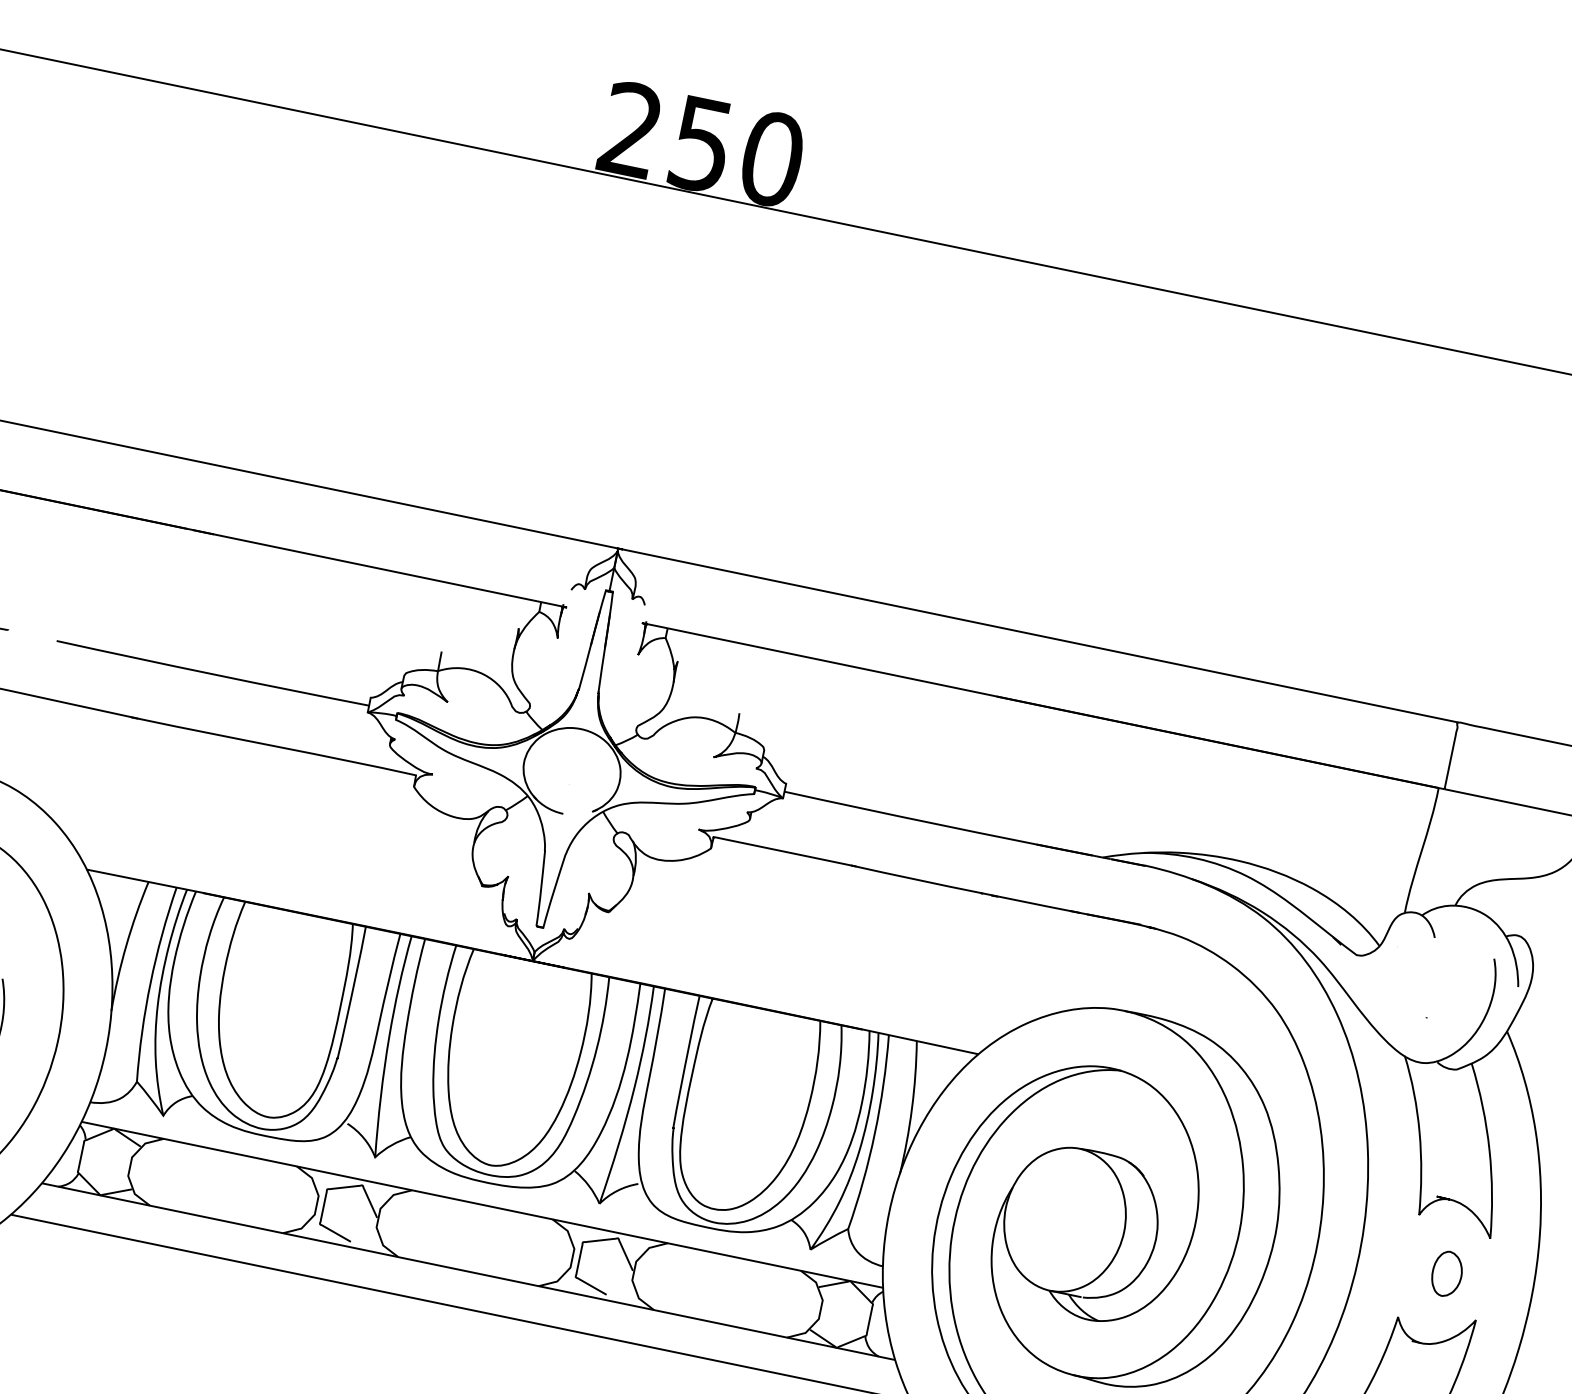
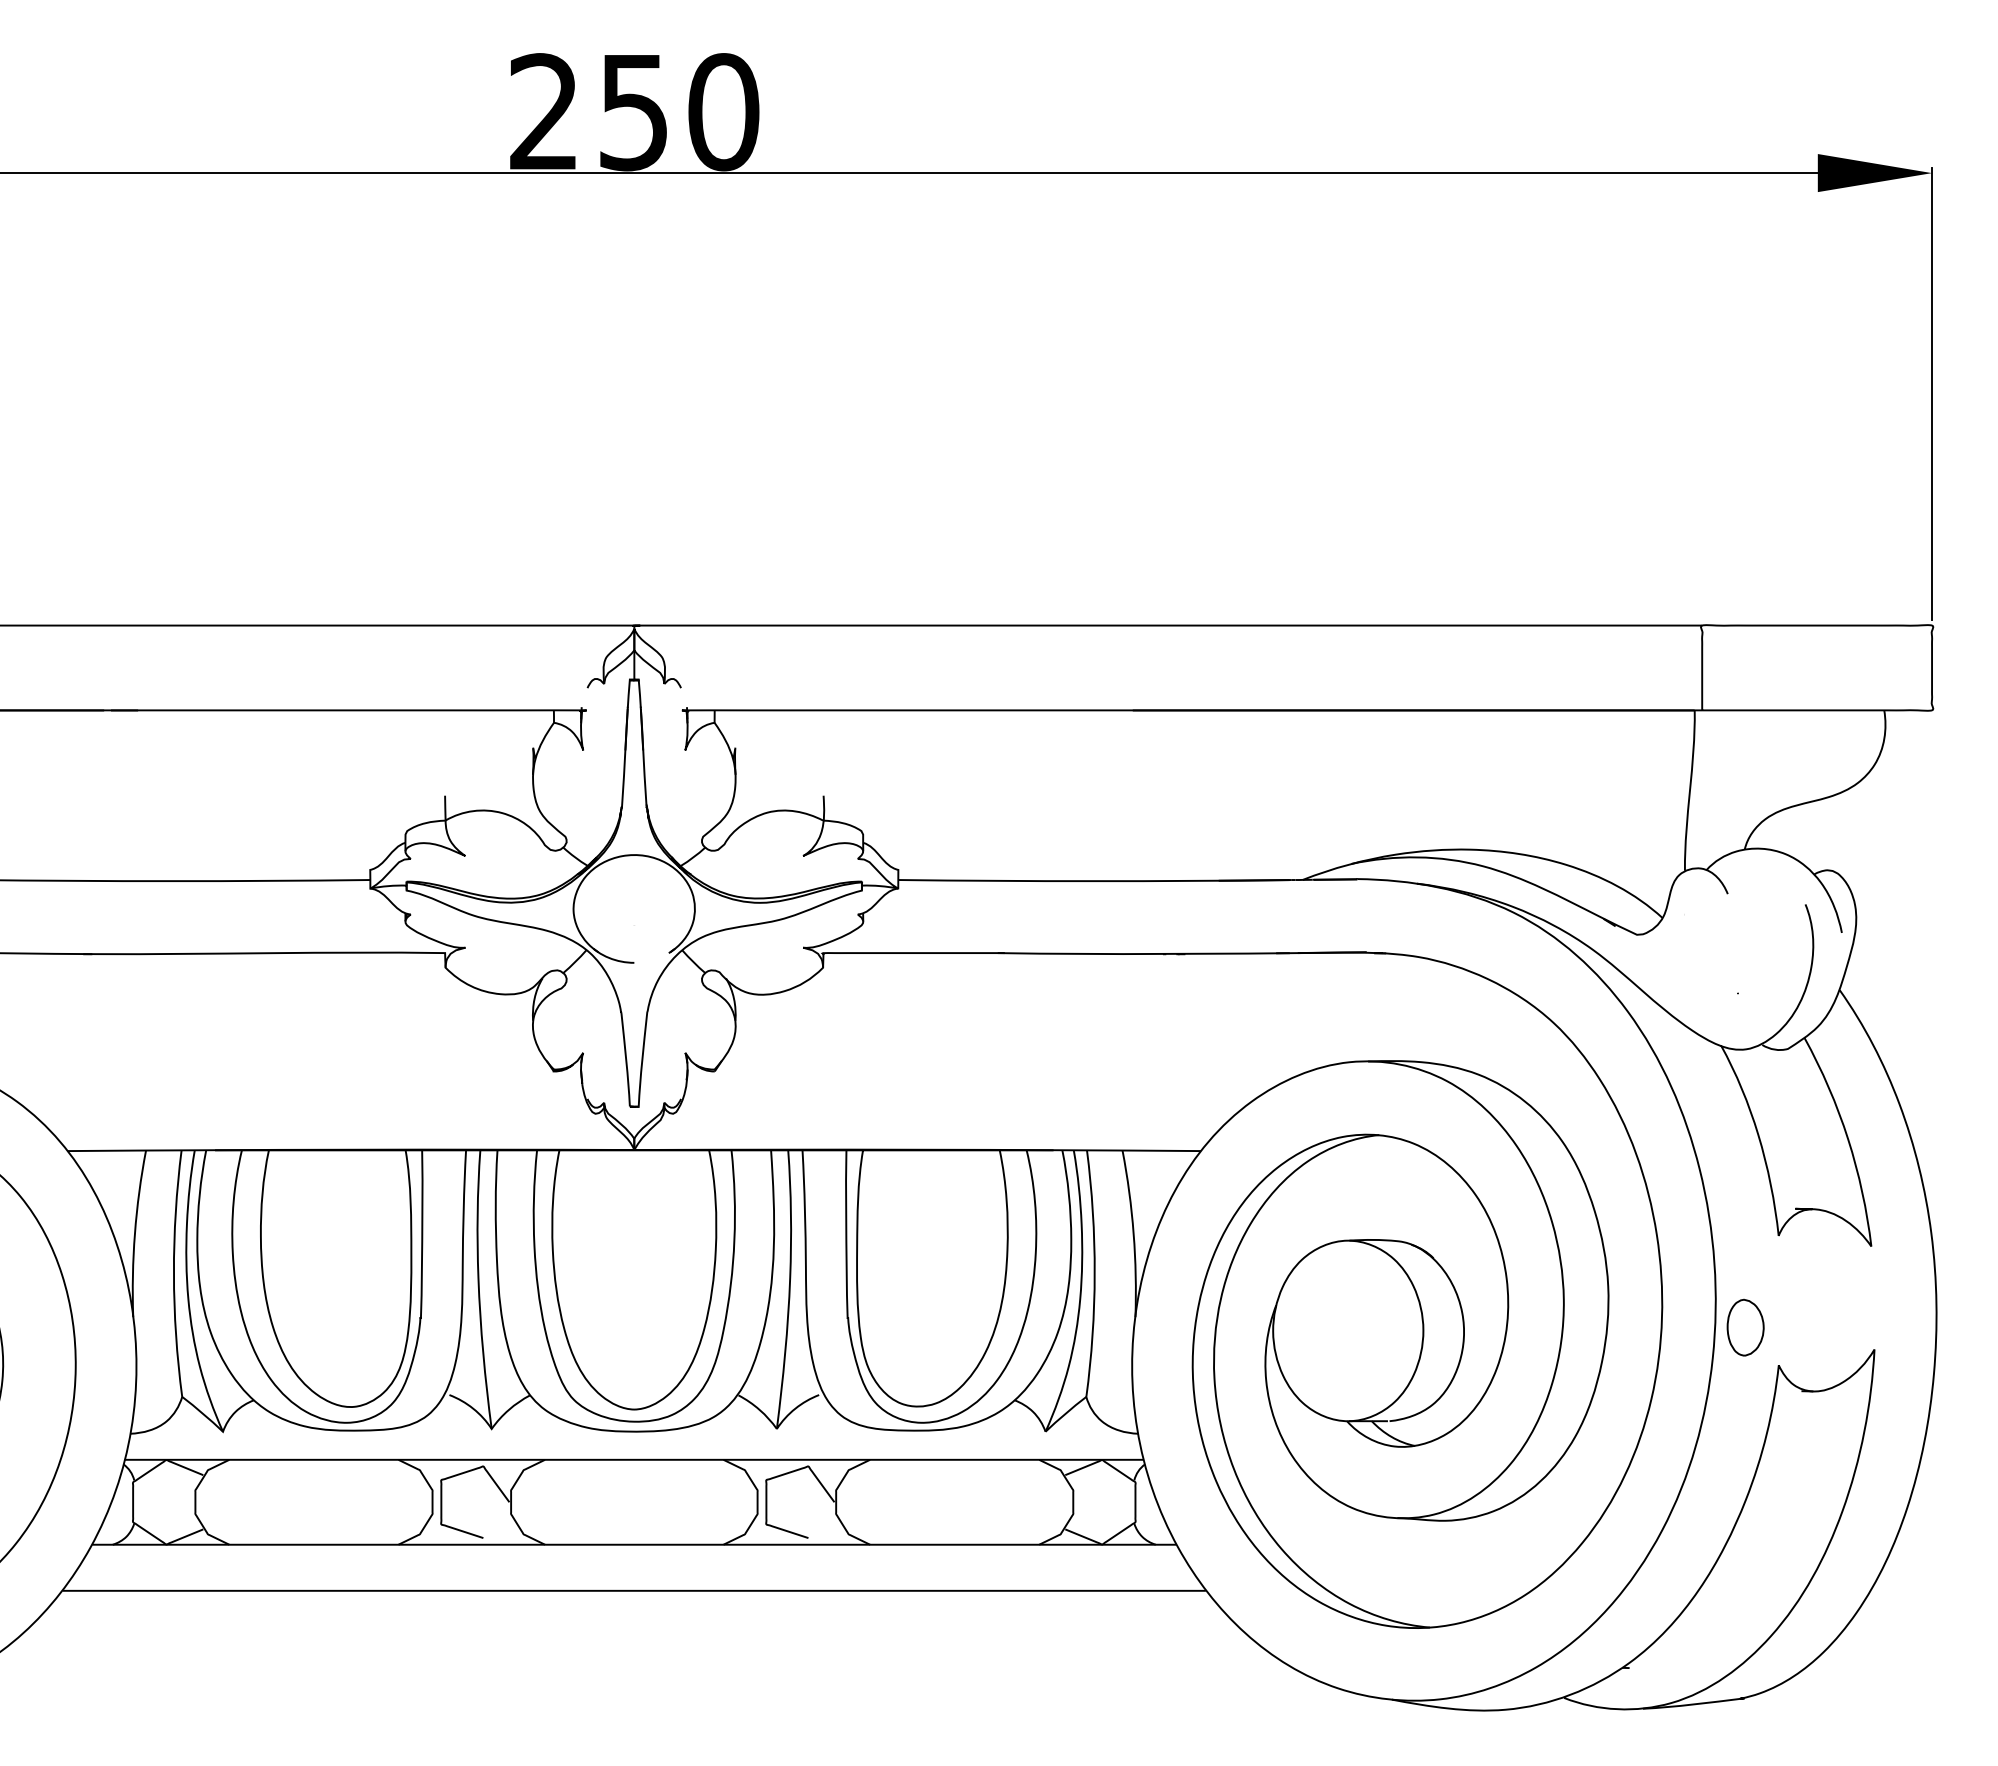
part: (1447, 1273) -> (1745, 1327), moved

